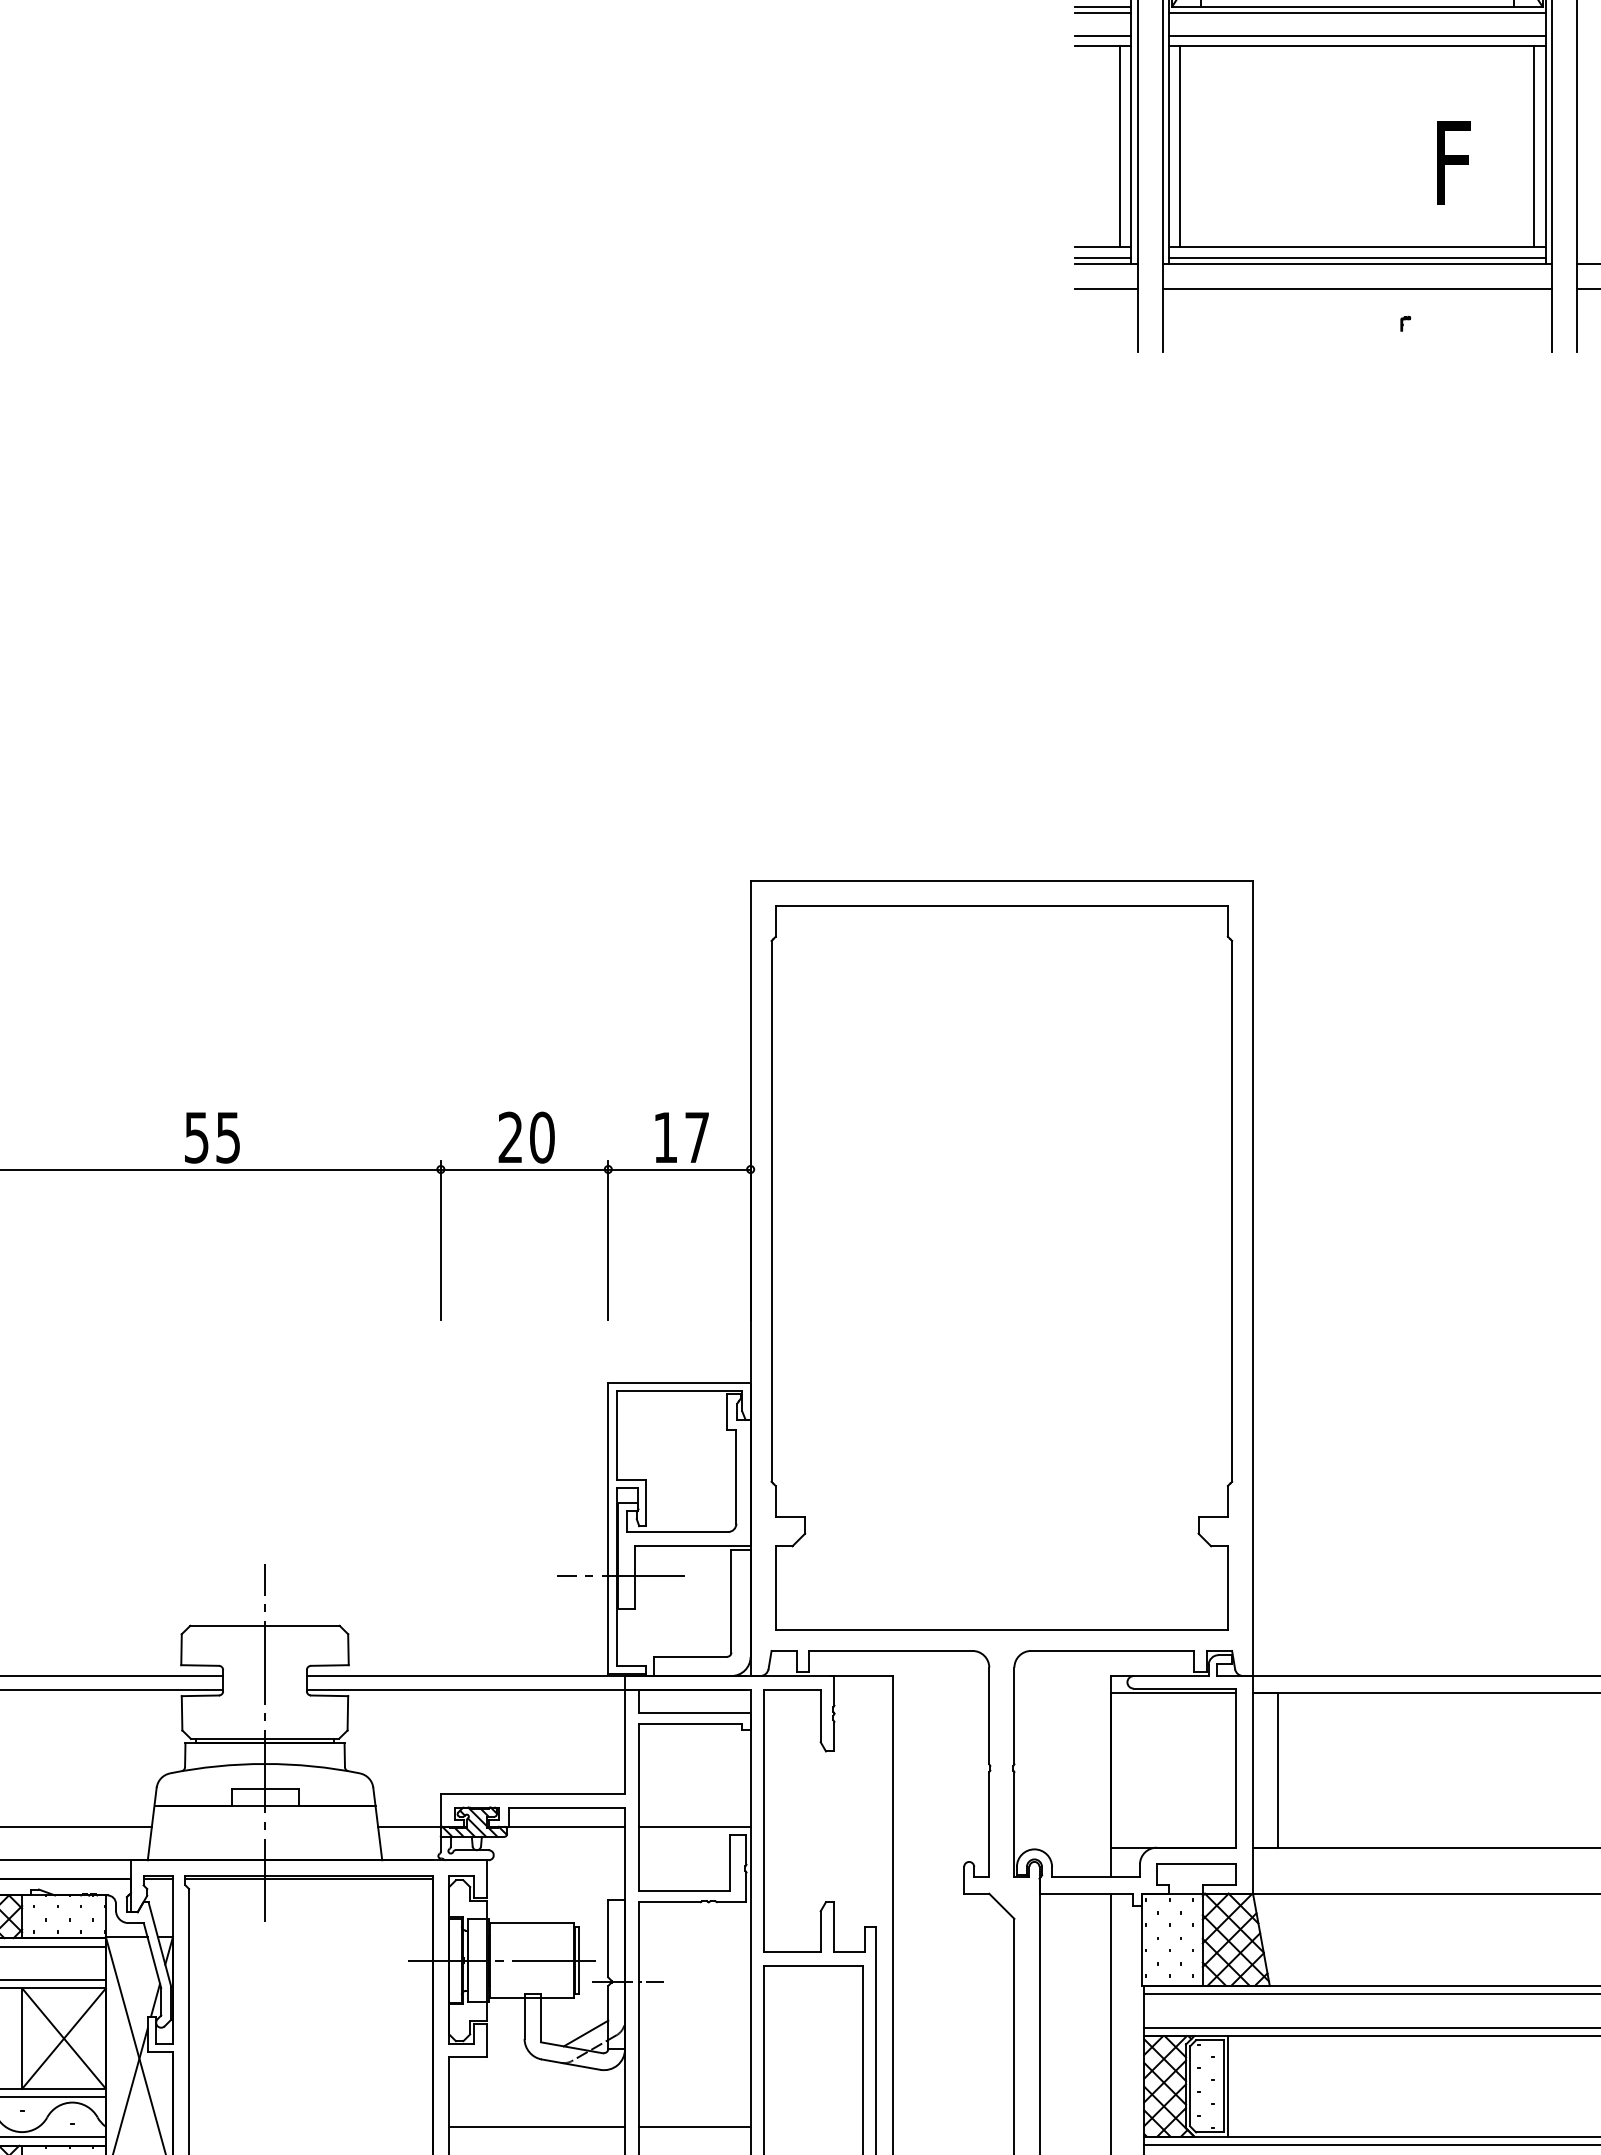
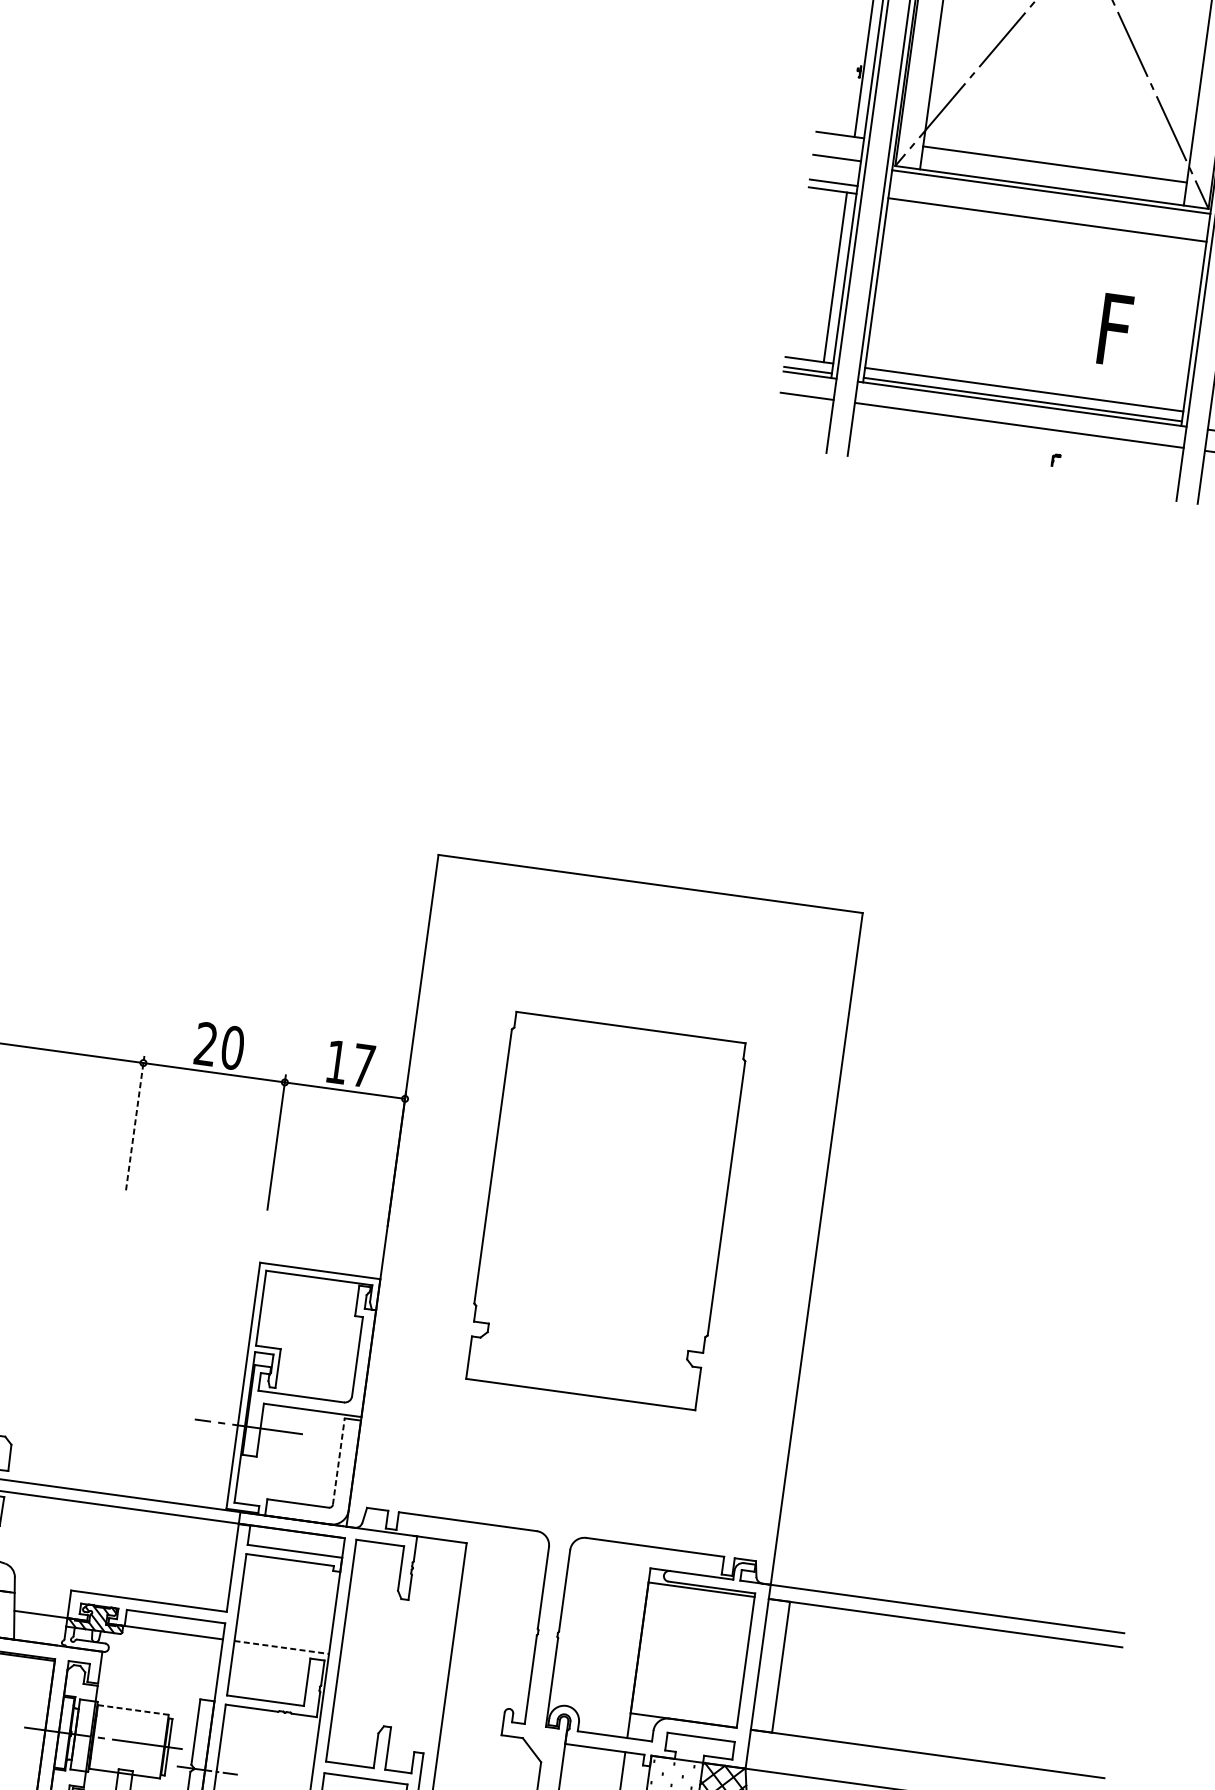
line: (1102, 12) -> (836, 162), removed
line: (1356, 36) -> (1047, 212), removed
line: (1180, 145) -> (886, 283), removed
line: (1534, 145) -> (1185, 324), removed
line: (440, 1240) -> (134, 1122), solid -> dashed
part: (1001, 1267) -> (605, 1210), size x0.6
line: (731, 1601) -> (338, 1461), solid -> dashed
line: (694, 1826) -> (281, 1647), solid -> dashed
line: (532, 1923) -> (133, 1710), solid -> dashed

